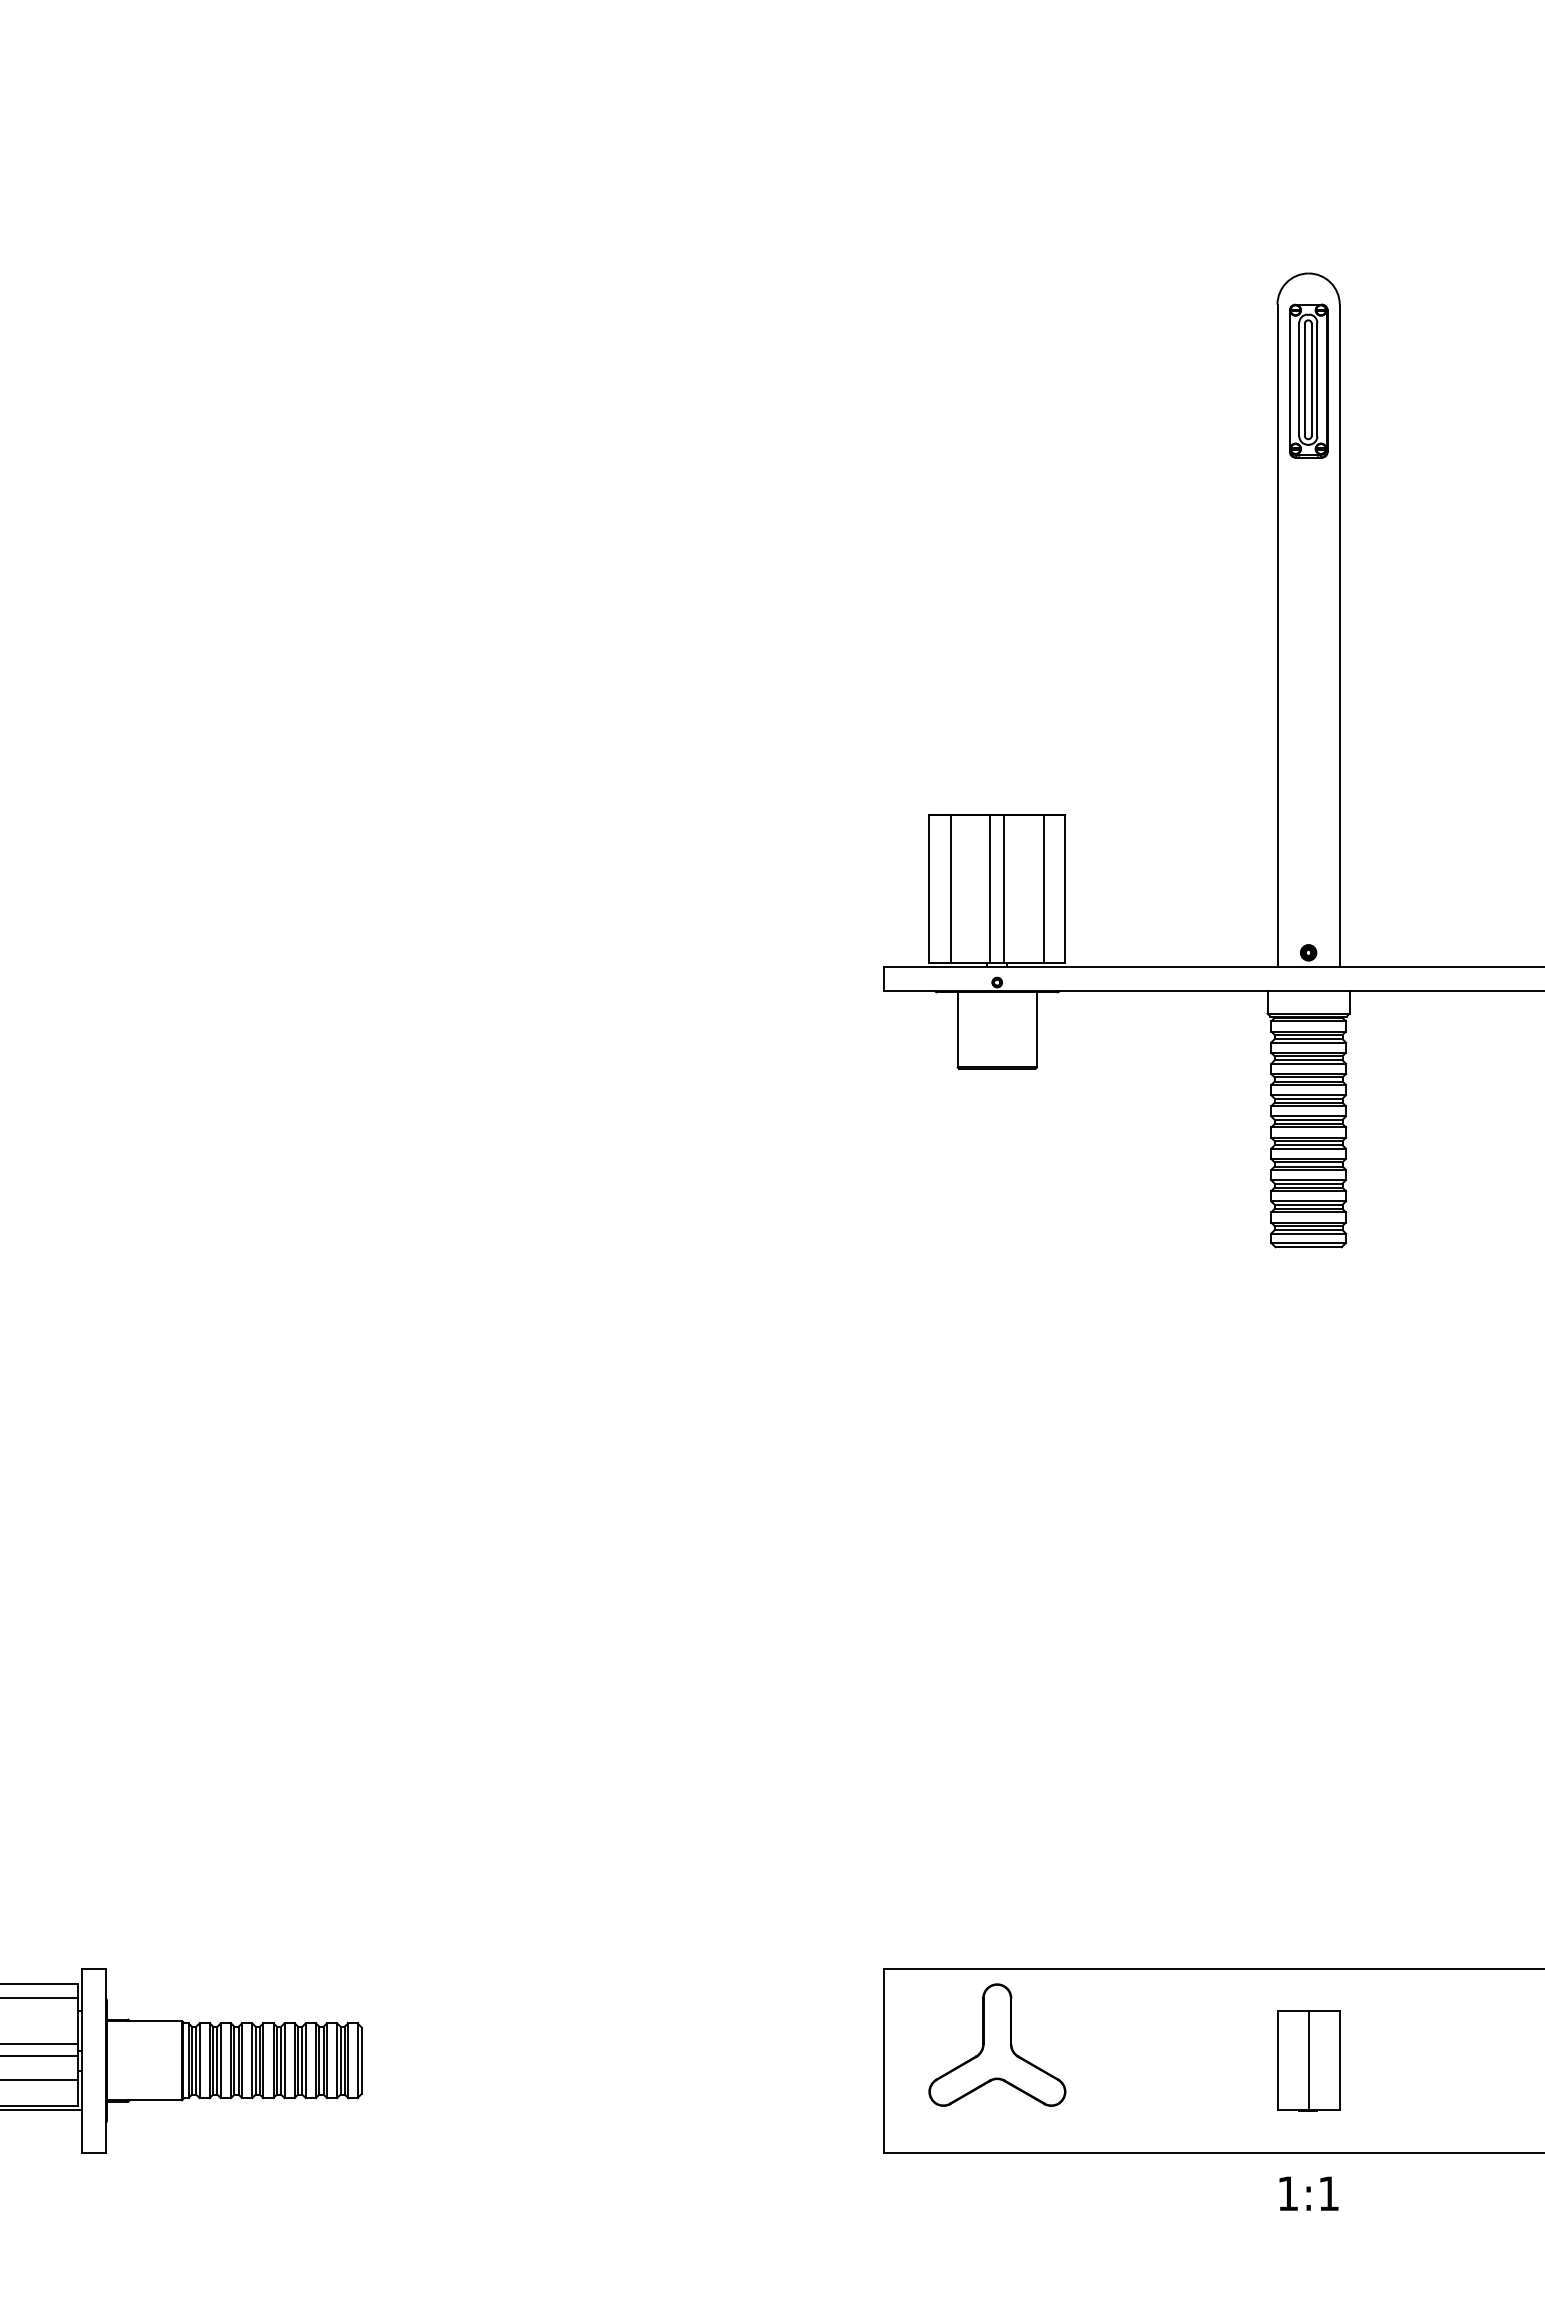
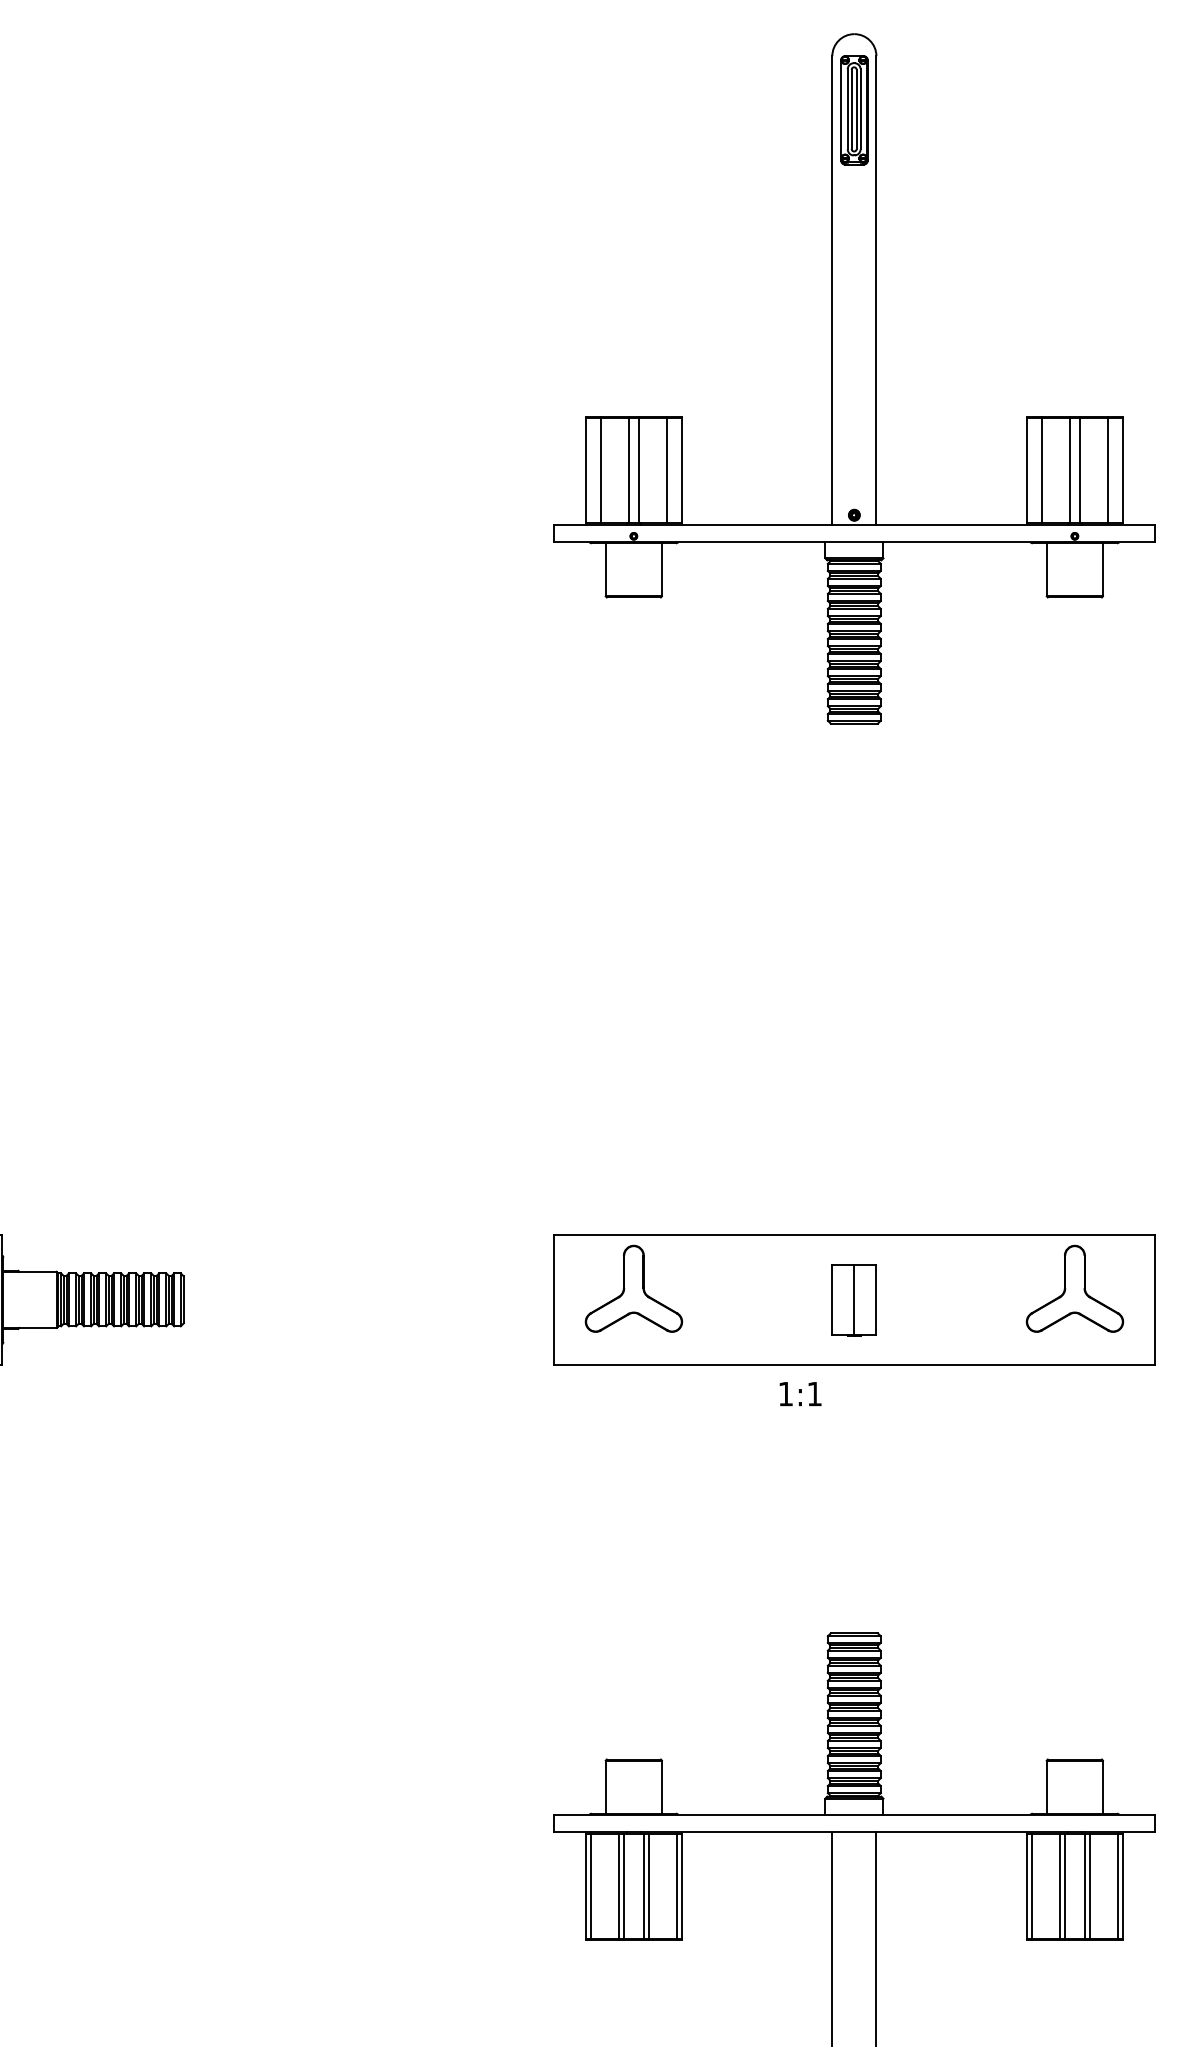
text: (1308, 2194) -> (800, 1394), moved

